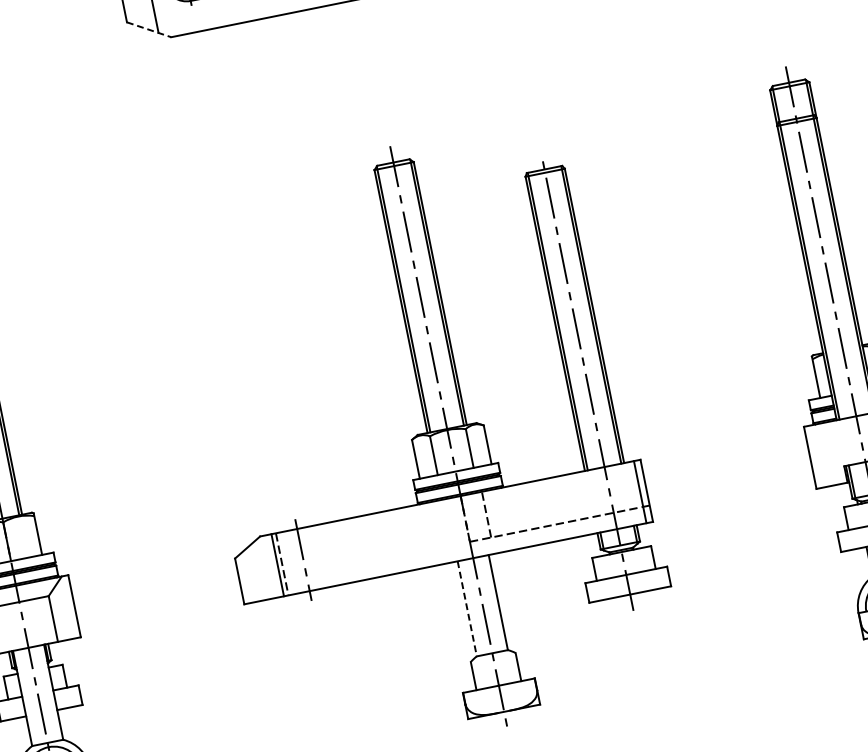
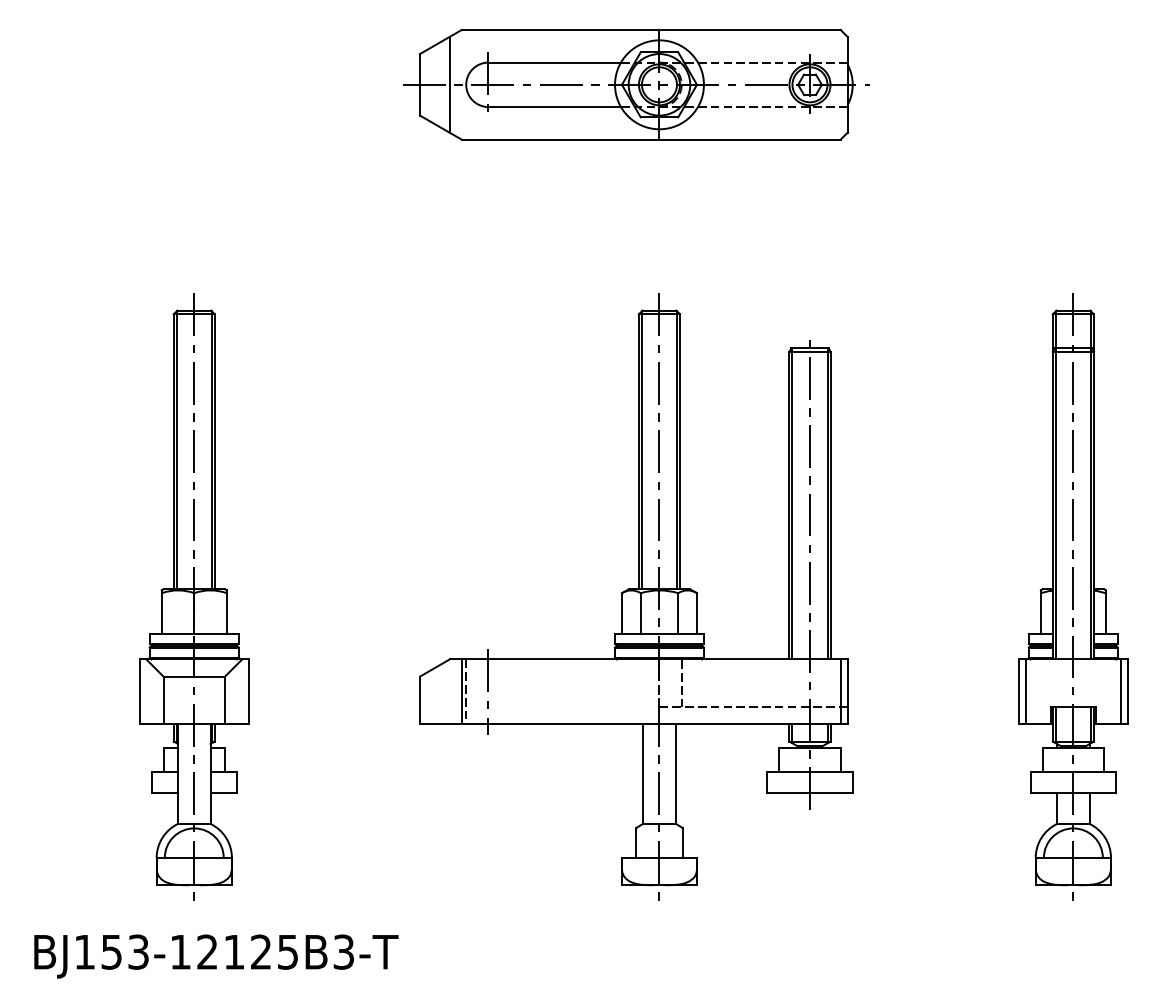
line: (148, 29) -> (440, 127), dashed -> solid
line: (816, 456) -> (1025, 691), added
line: (467, 609) -> (643, 774), dashed -> solid

